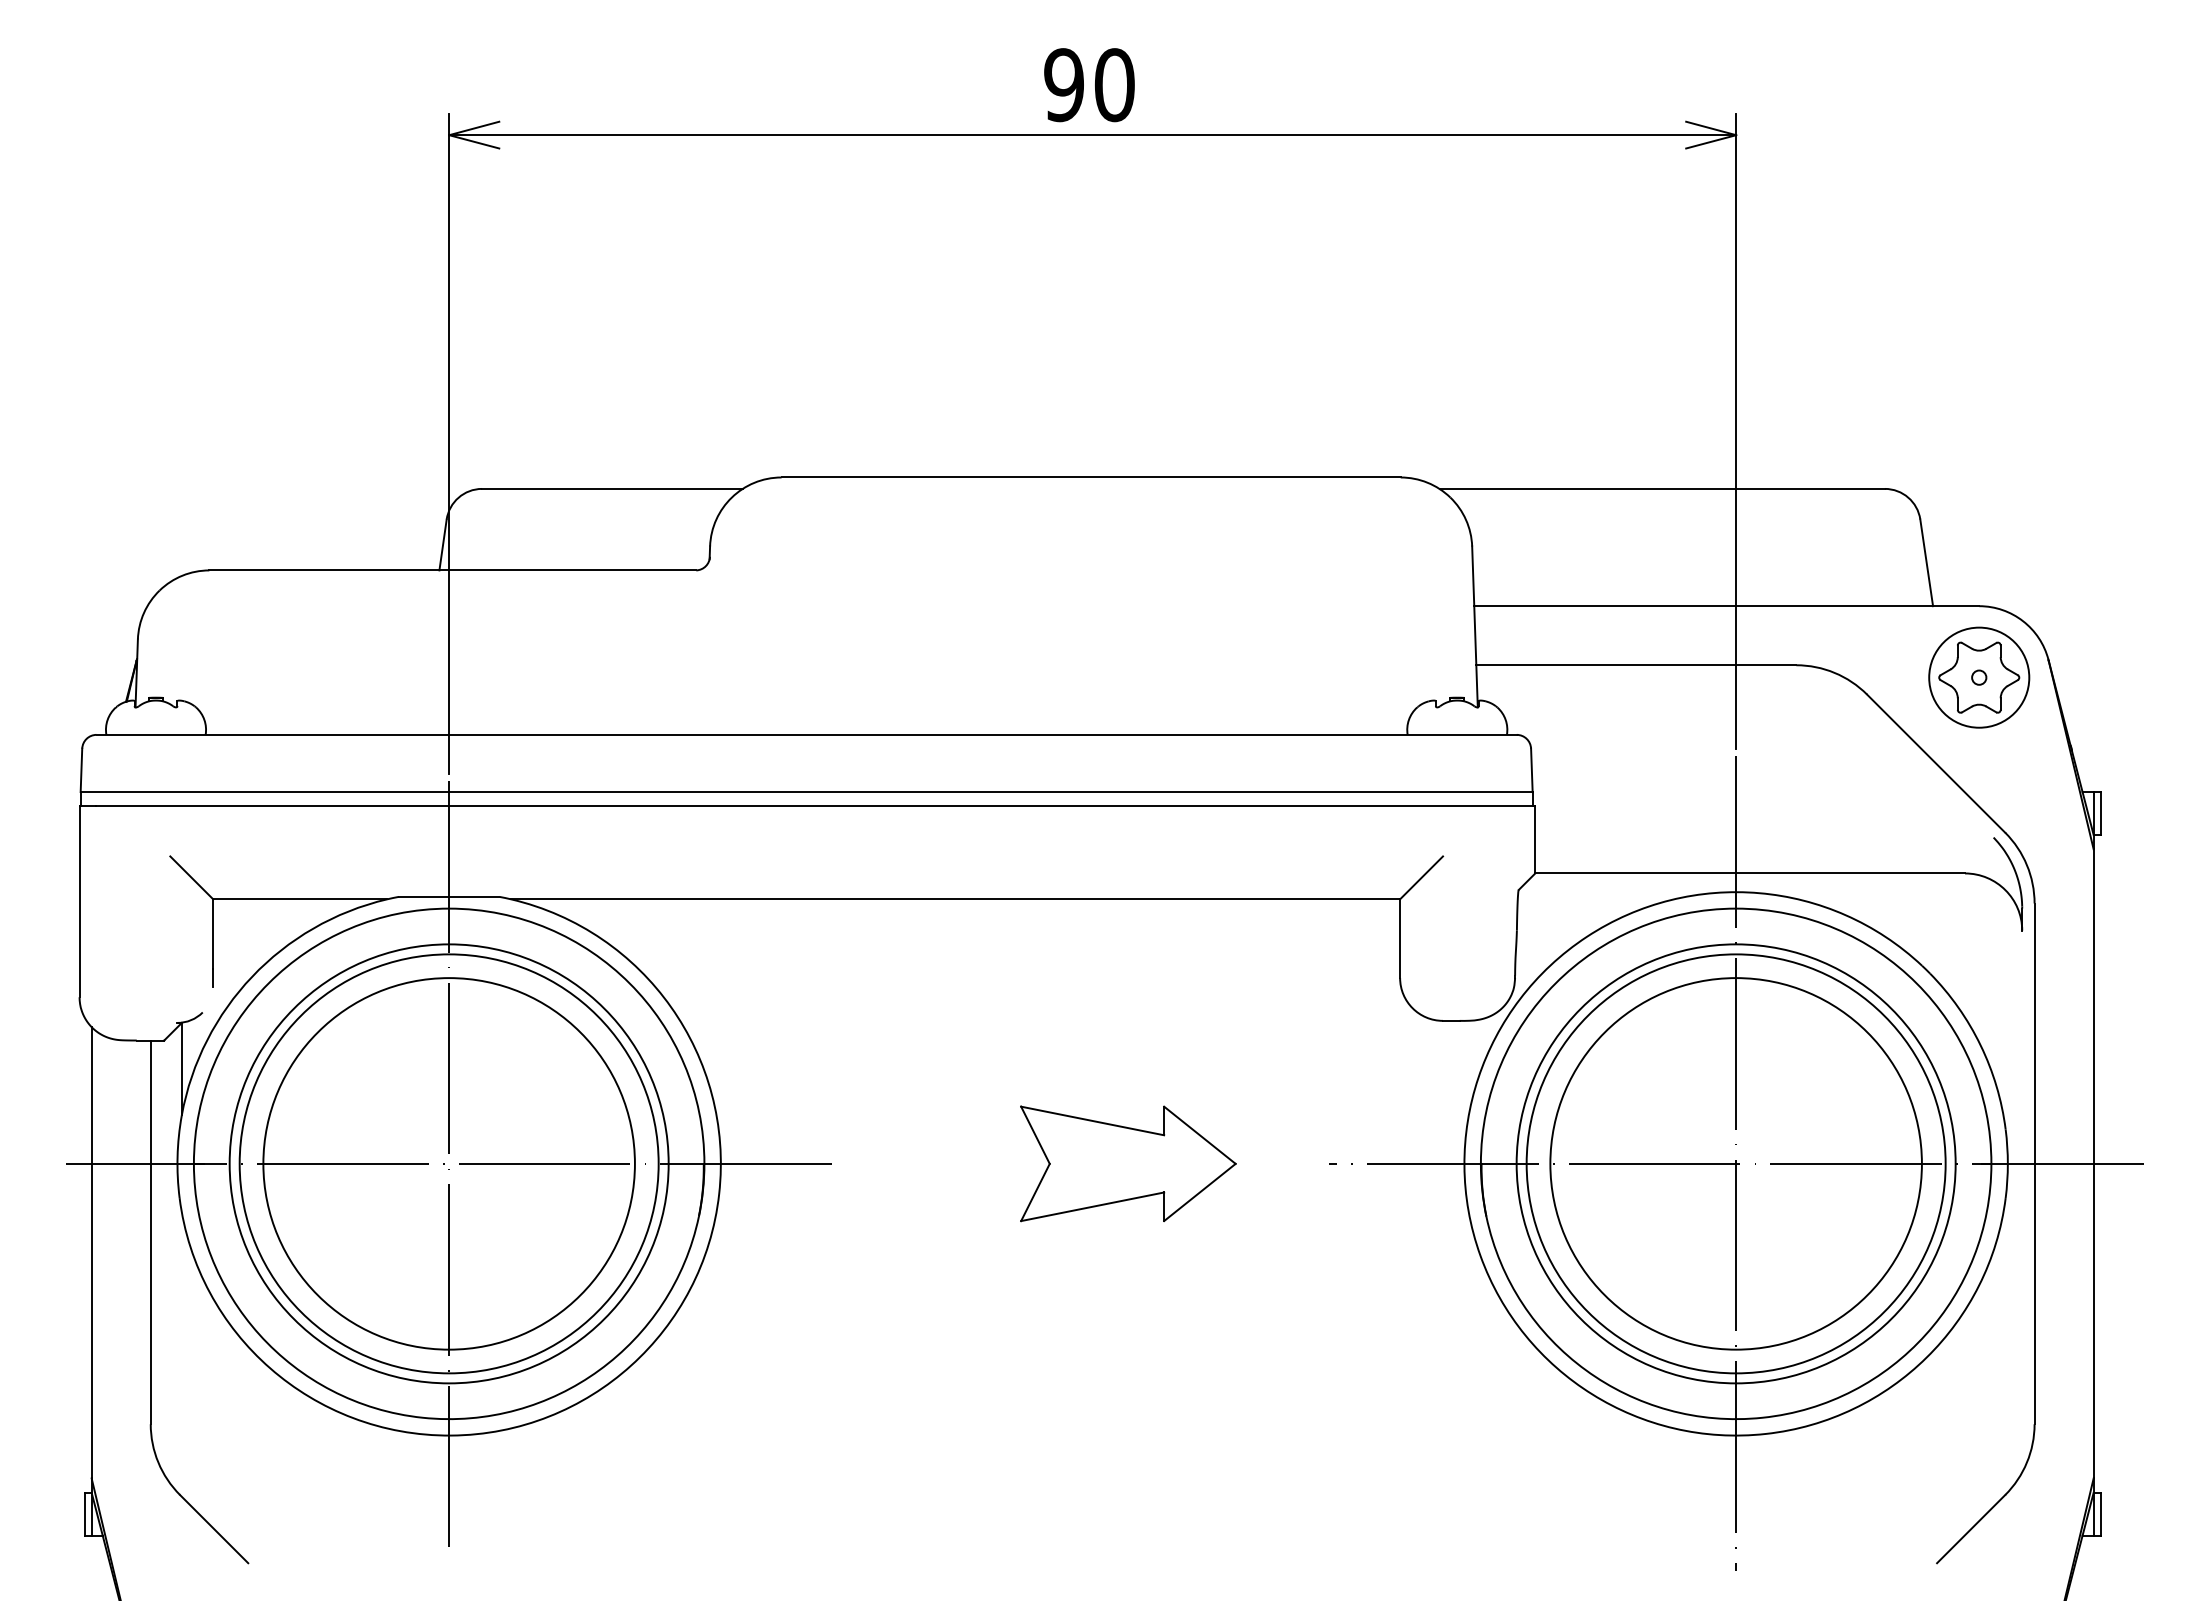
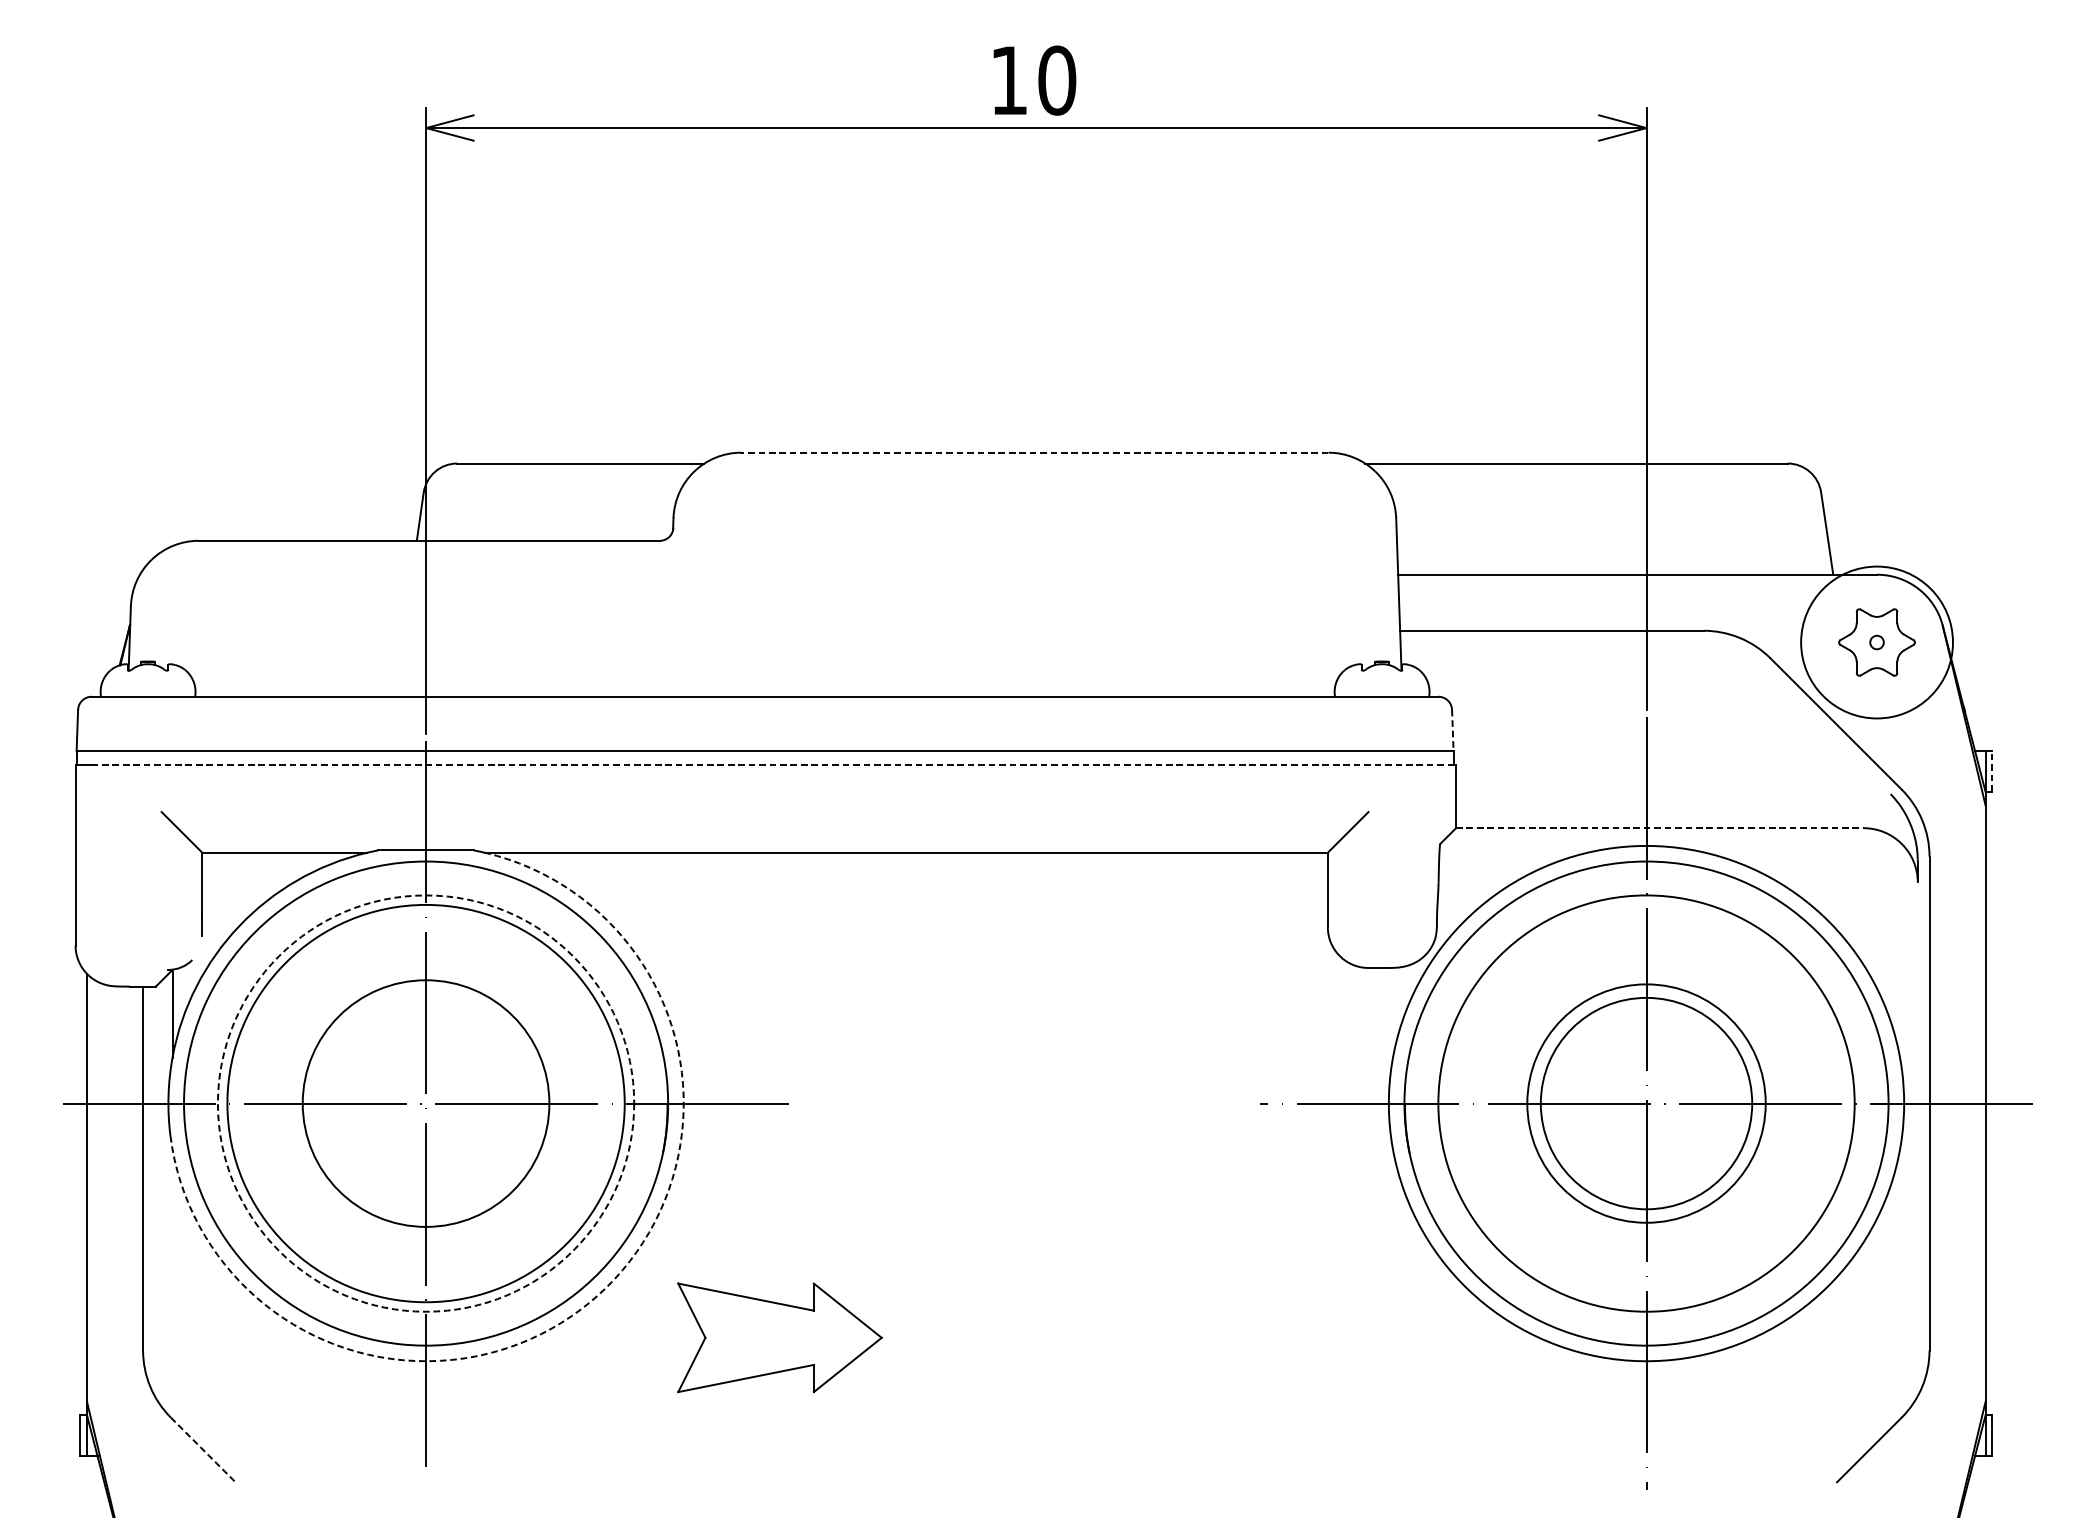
text: (1063, 85) -> (1008, 80), 90 -> 10
line: (1091, 477) -> (1035, 452), solid -> dashed
circle: (1979, 677) -> (1877, 642), size x1.6
line: (1531, 770) -> (1452, 730), solid -> dashed
line: (815, 806) -> (773, 764), solid -> dashed
line: (2100, 813) -> (1992, 771), solid -> dashed
line: (1750, 873) -> (1660, 828), solid -> dashed
circle: (448, 1163) -> (425, 1103), size x0.7
circle: (448, 1163) -> (425, 1103), solid -> dashed
part: (1128, 1163) -> (780, 1337), moved
circle: (1735, 1163) -> (1645, 1103), size x0.6
circle: (1735, 1163) -> (1645, 1103), size x0.6
arc: (631, 1365) -> (598, 1294), solid -> dashed
line: (214, 1529) -> (203, 1450), solid -> dashed

